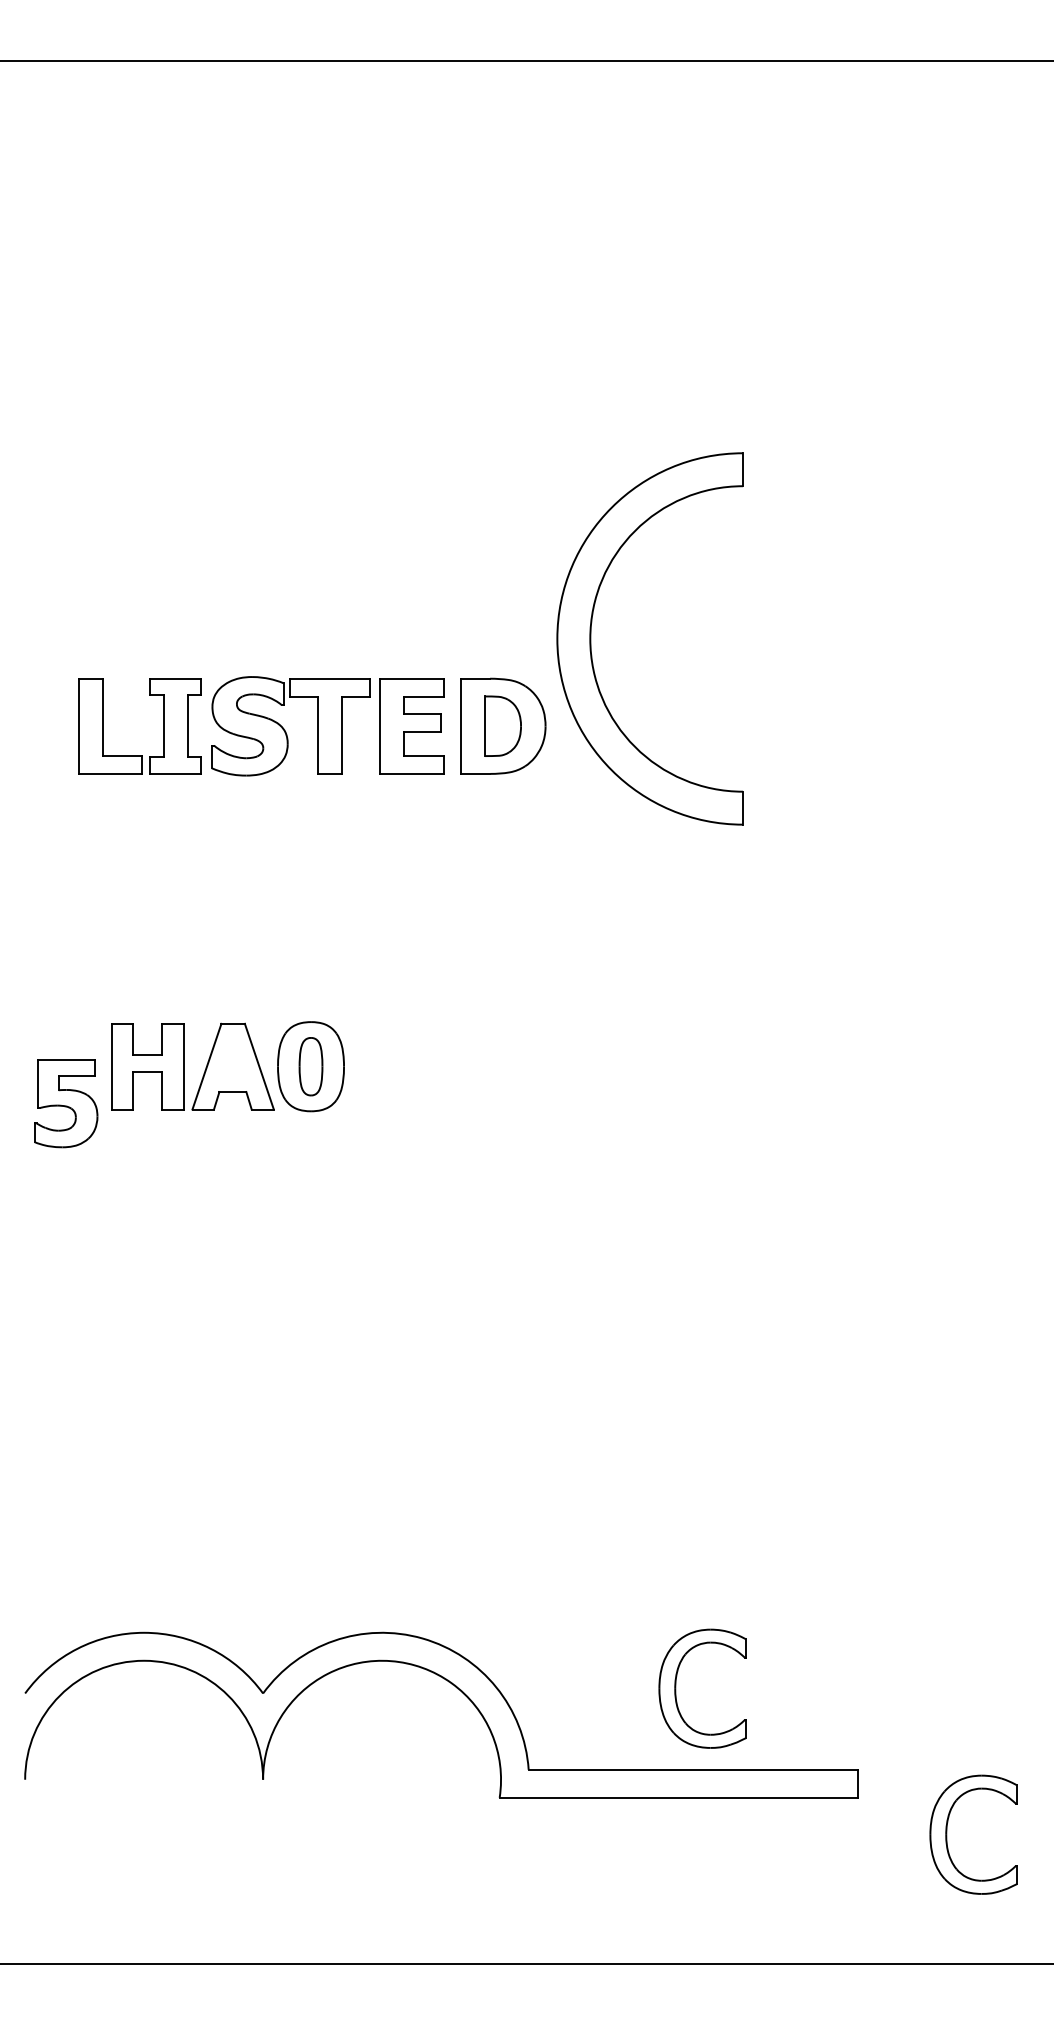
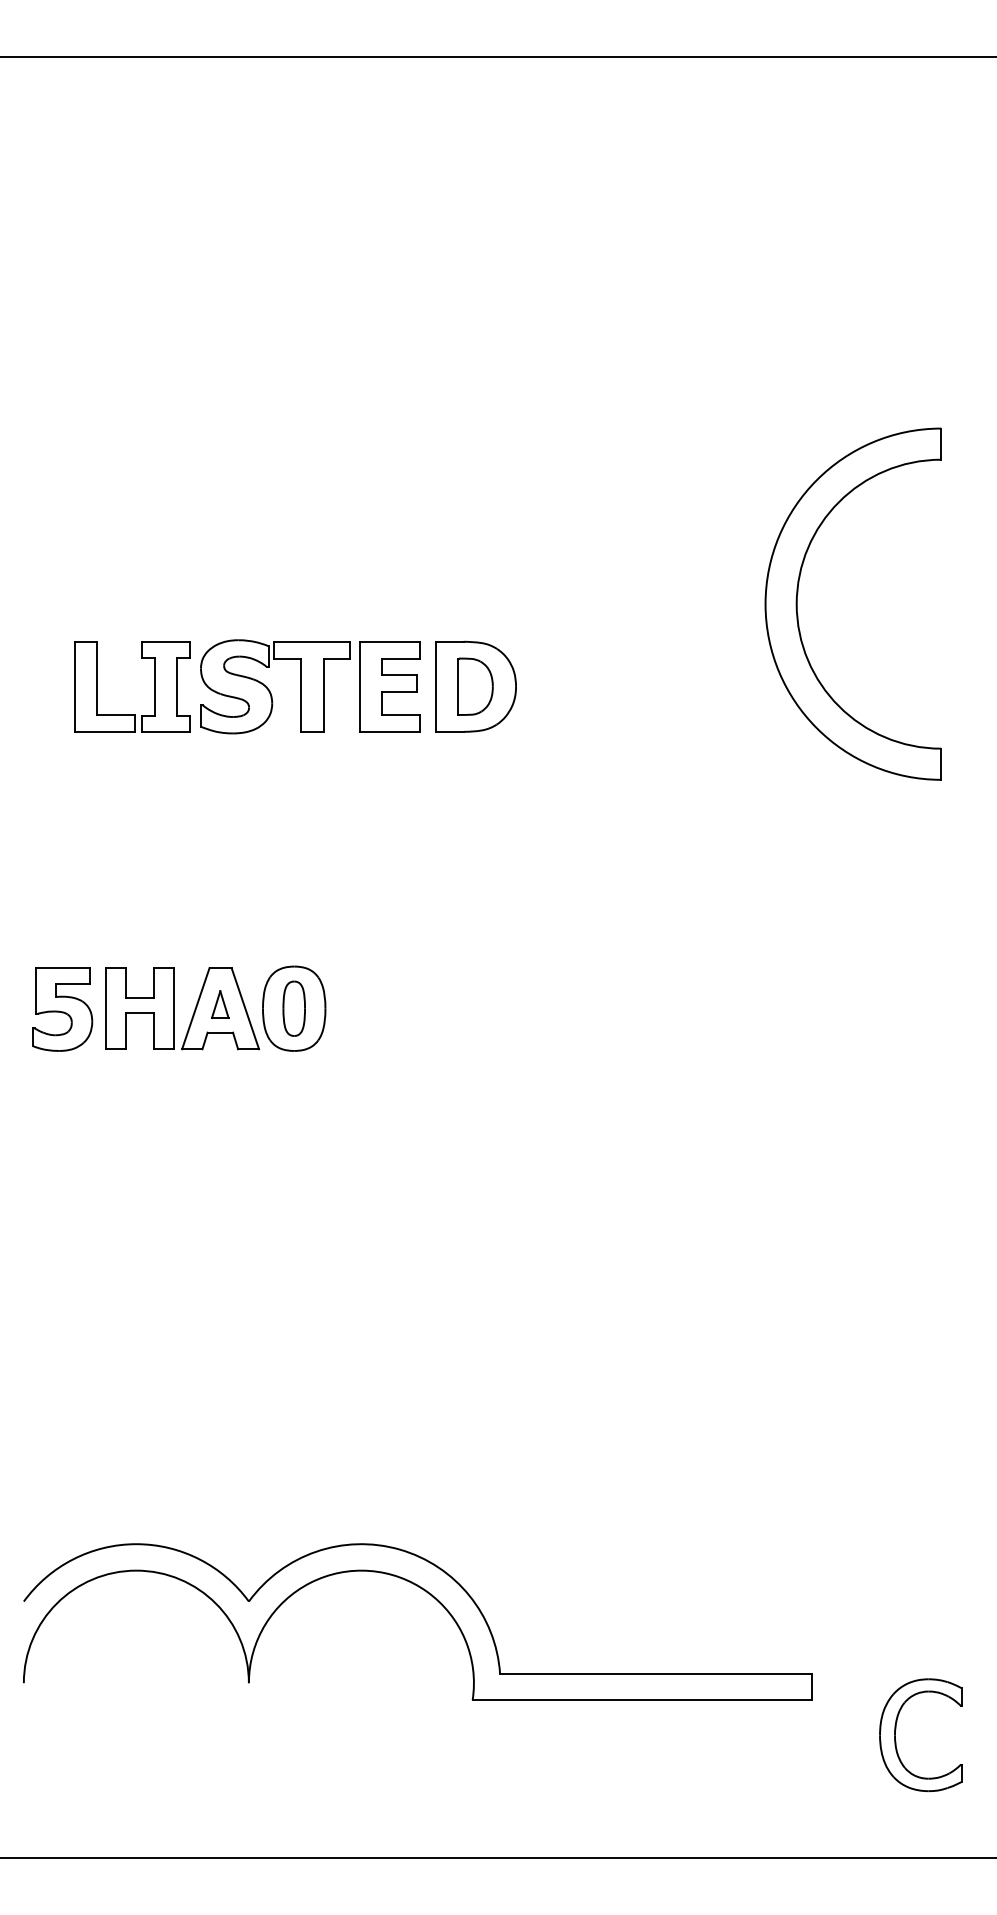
part: (591, 638) -> (797, 603), moved
part: (232, 1062) -> (219, 1004), added
part: (66, 1103) -> (62, 1009), moved
part: (676, 1688) -> (639, 1596), removed

